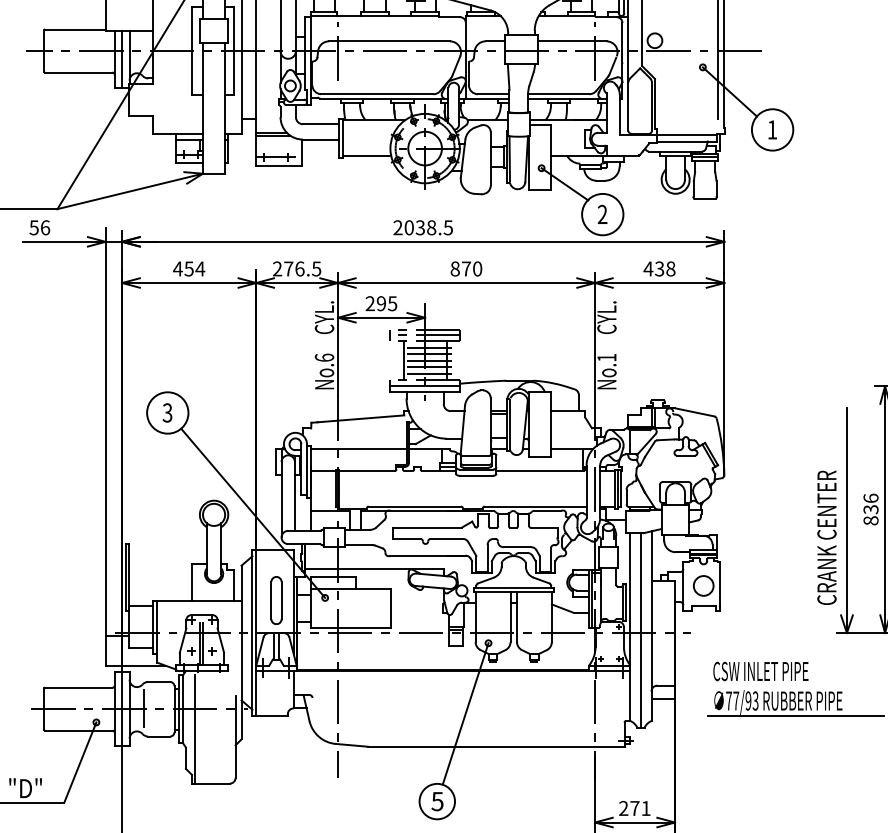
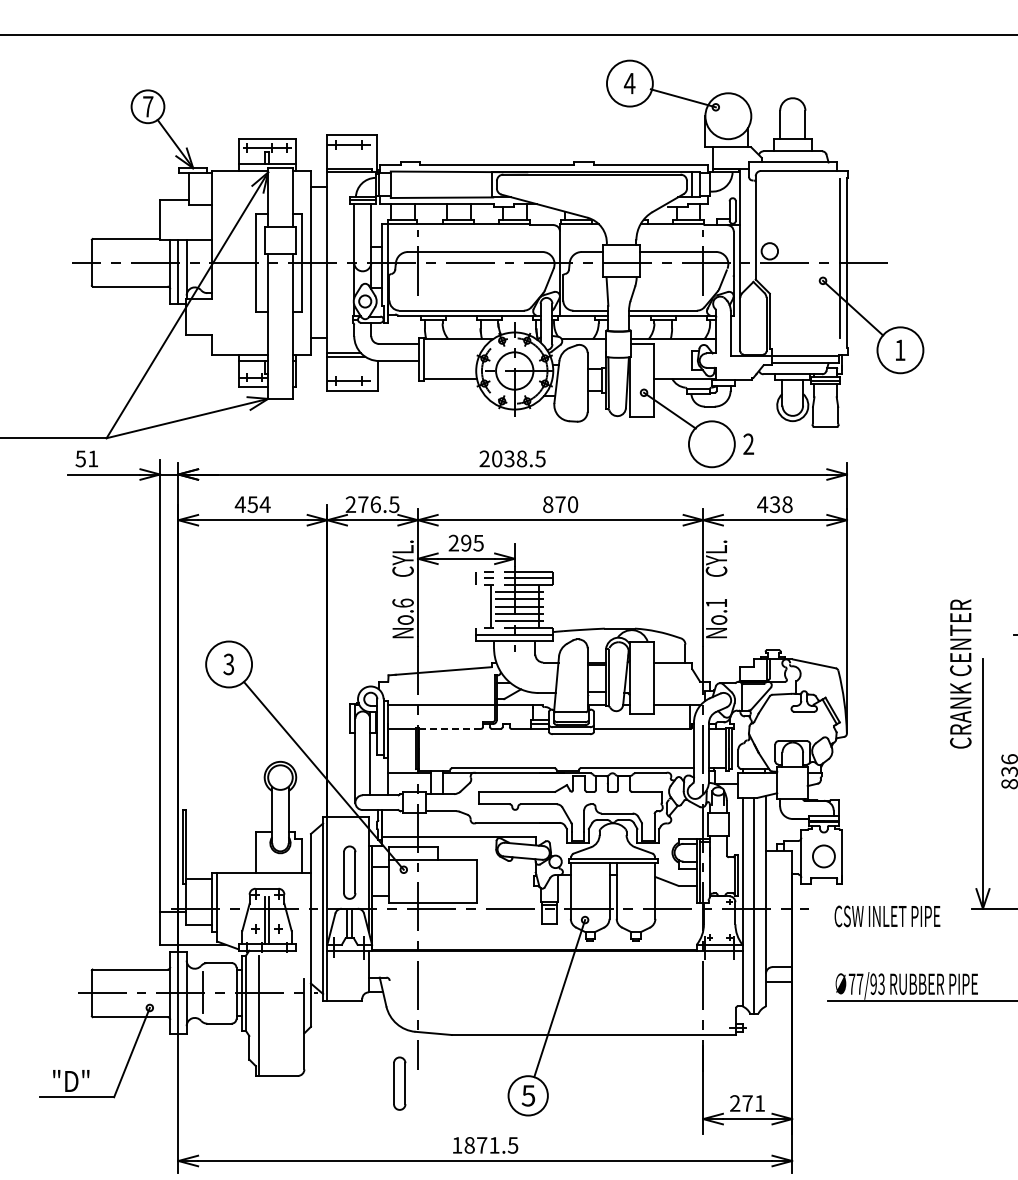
text: (602, 213) -> (748, 443), moved
text: (45, 227) -> (93, 458), 56 -> 51
line: (366, 471) -> (449, 729), solid -> dashed
text: (826, 537) -> (960, 673), moved
text: (760, 671) -> (887, 916), moved
part: (321, 790) -> (399, 1083), added

